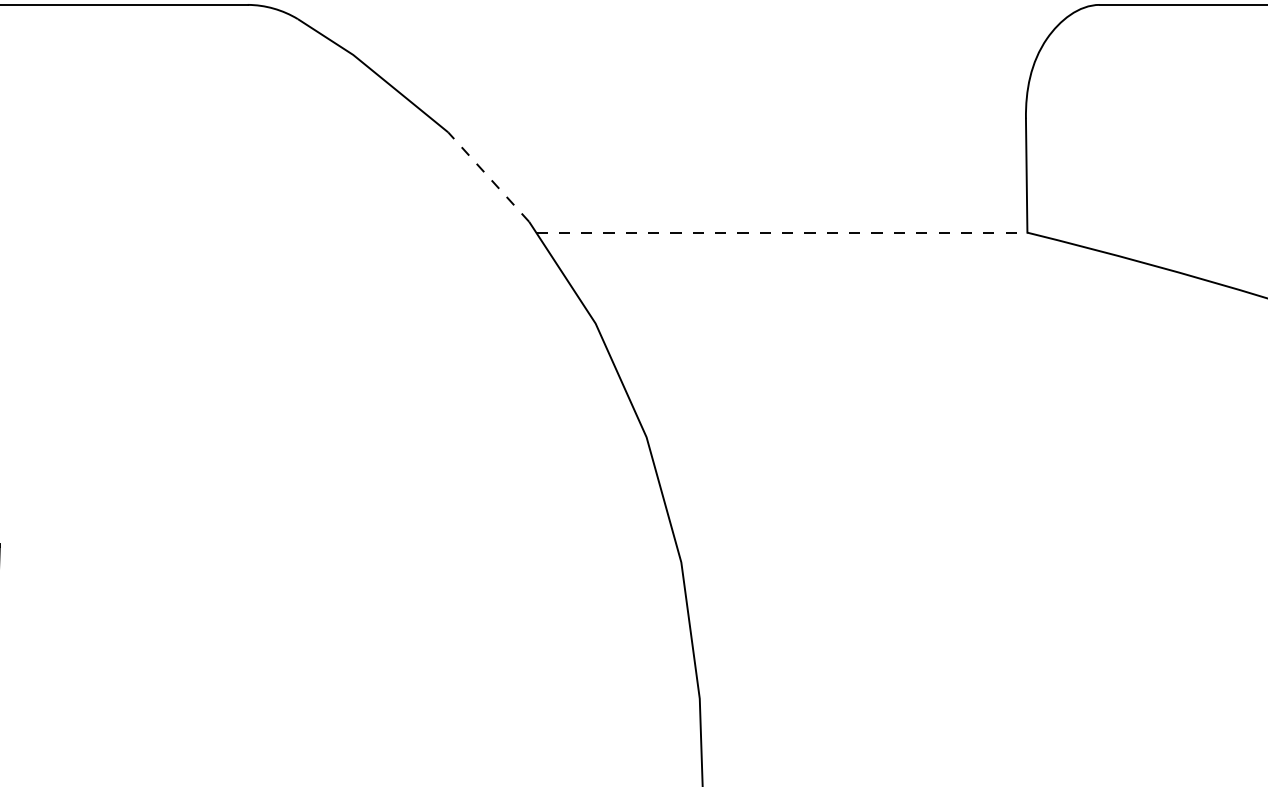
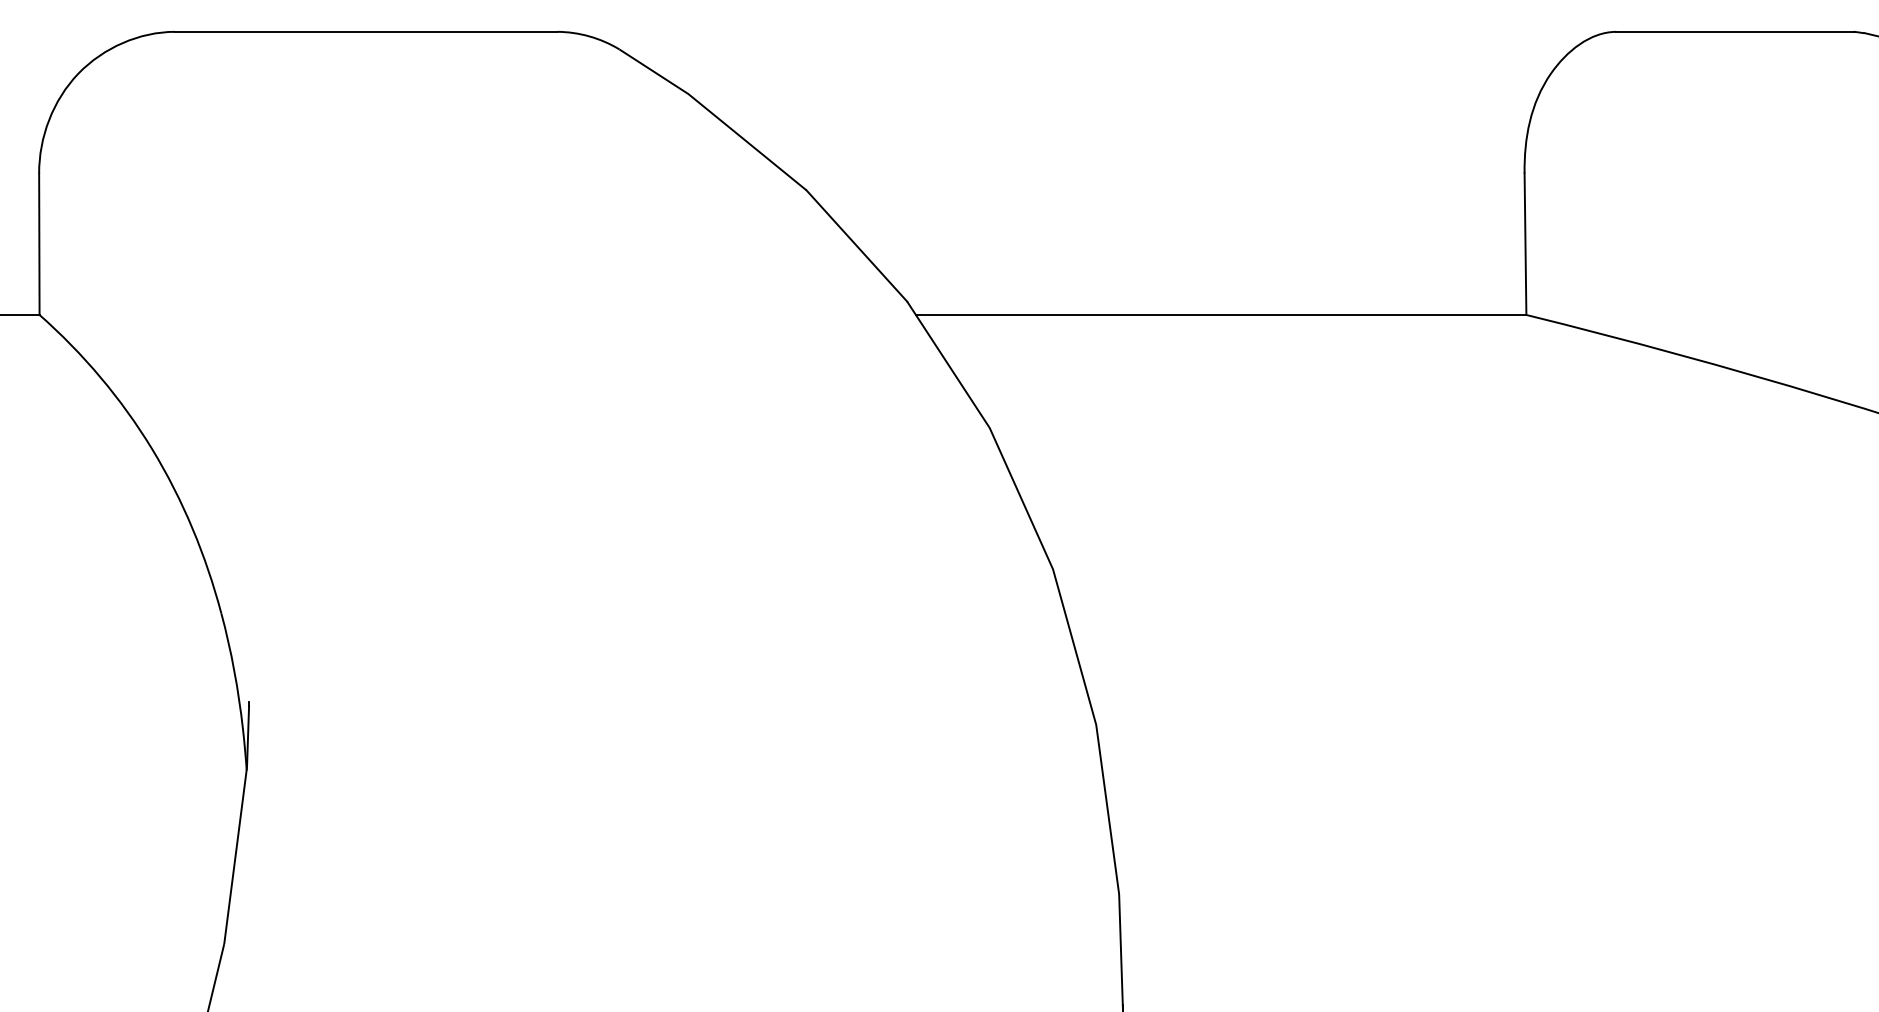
line: (488, 176) -> (856, 245), dashed -> solid
line: (782, 232) -> (1221, 314), dashed -> solid

